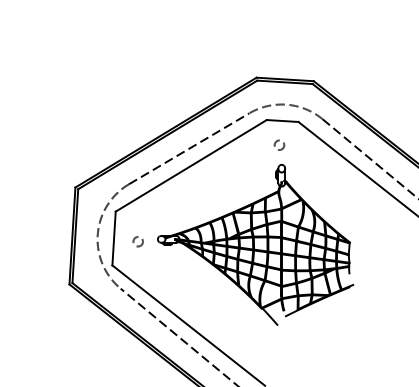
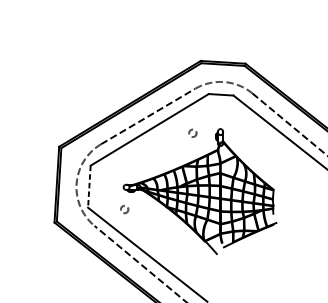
circle: (279, 144) -> (192, 132), moved
line: (114, 238) -> (89, 186), solid -> dashed
circle: (137, 241) -> (124, 209), moved

